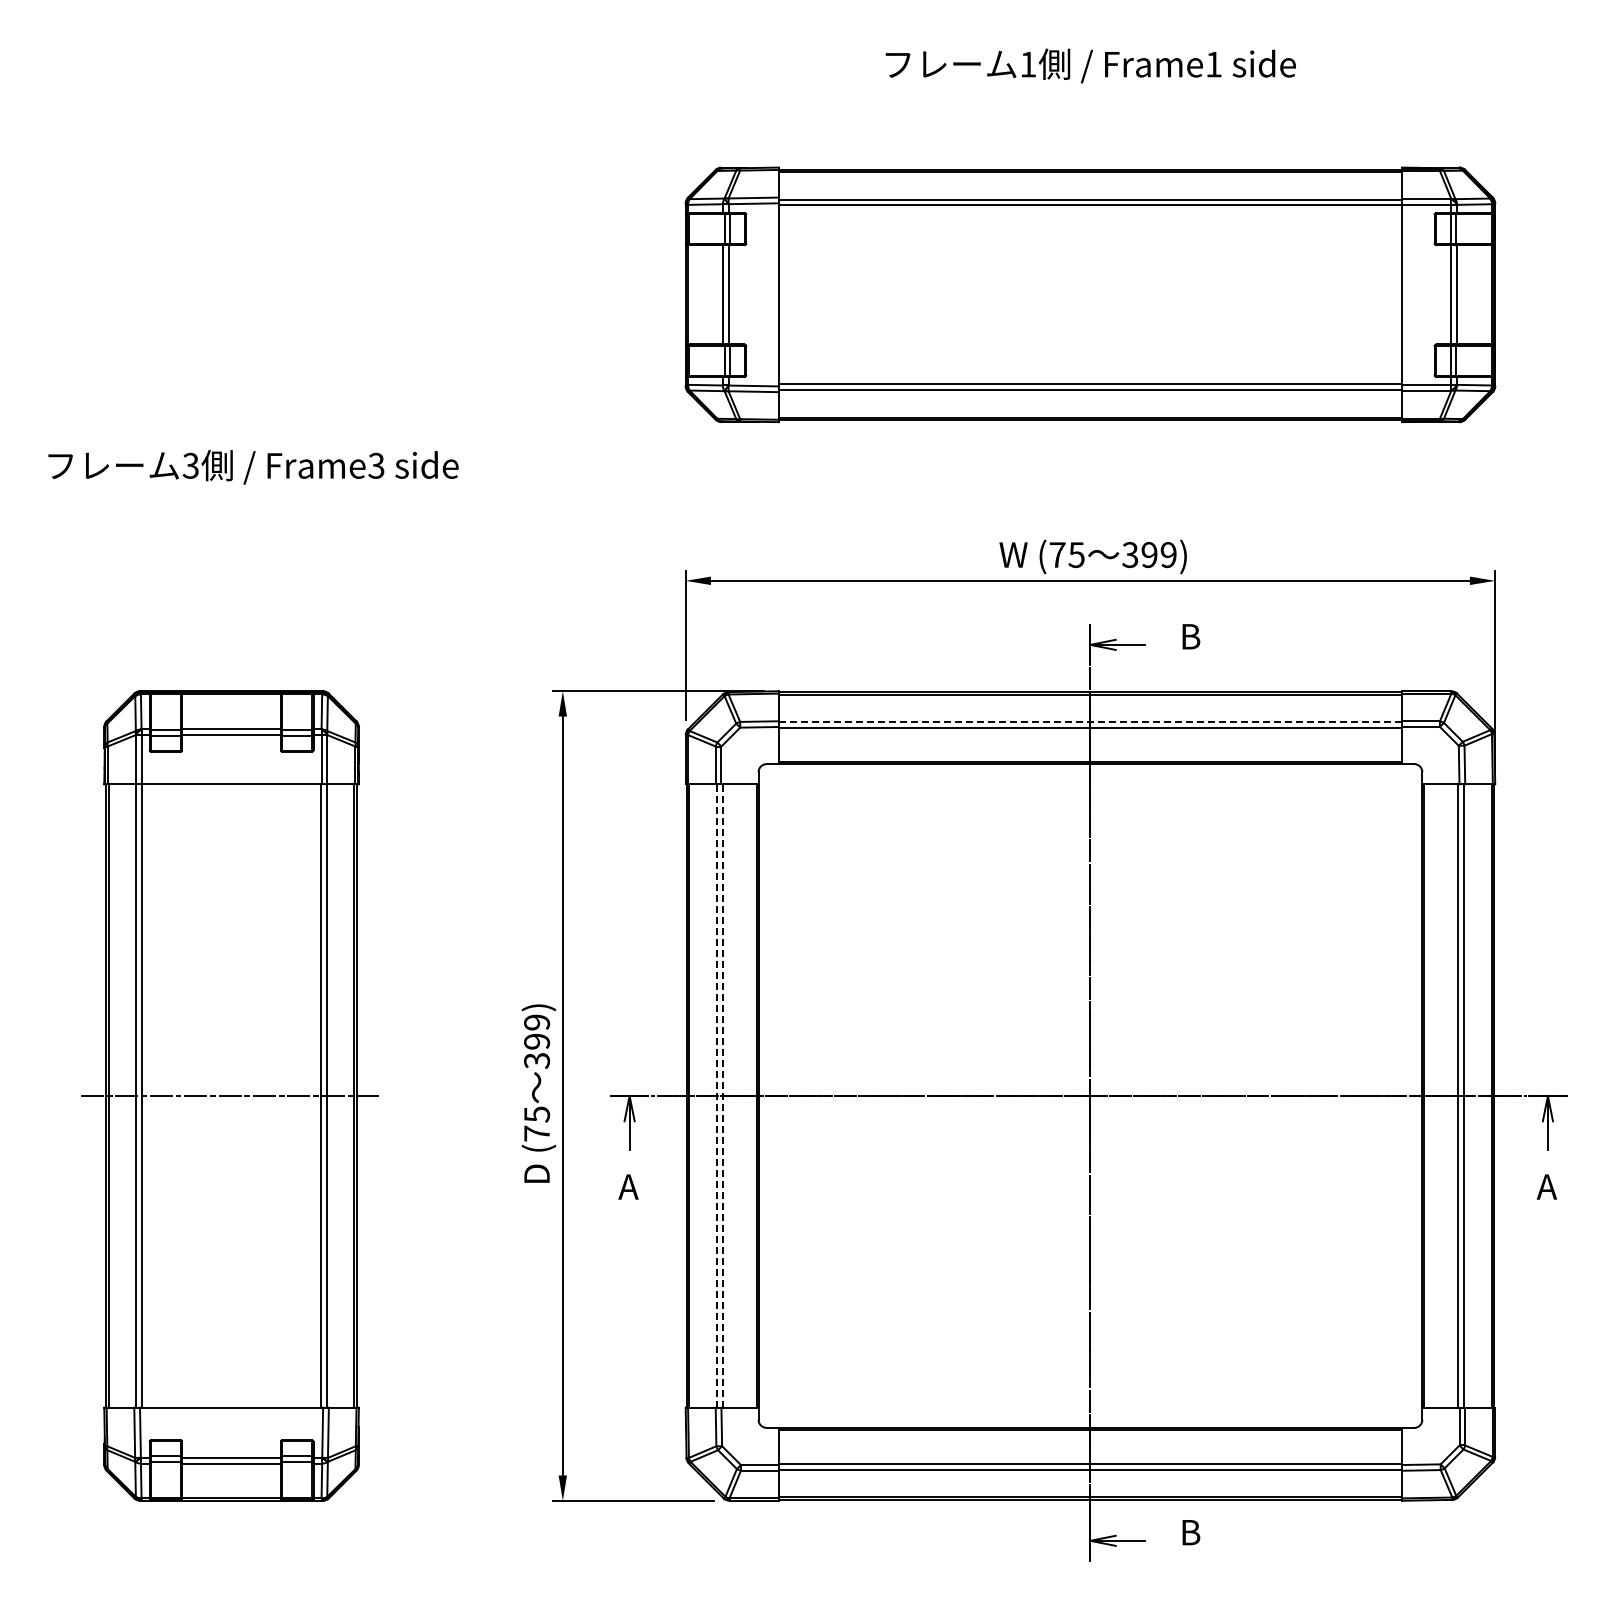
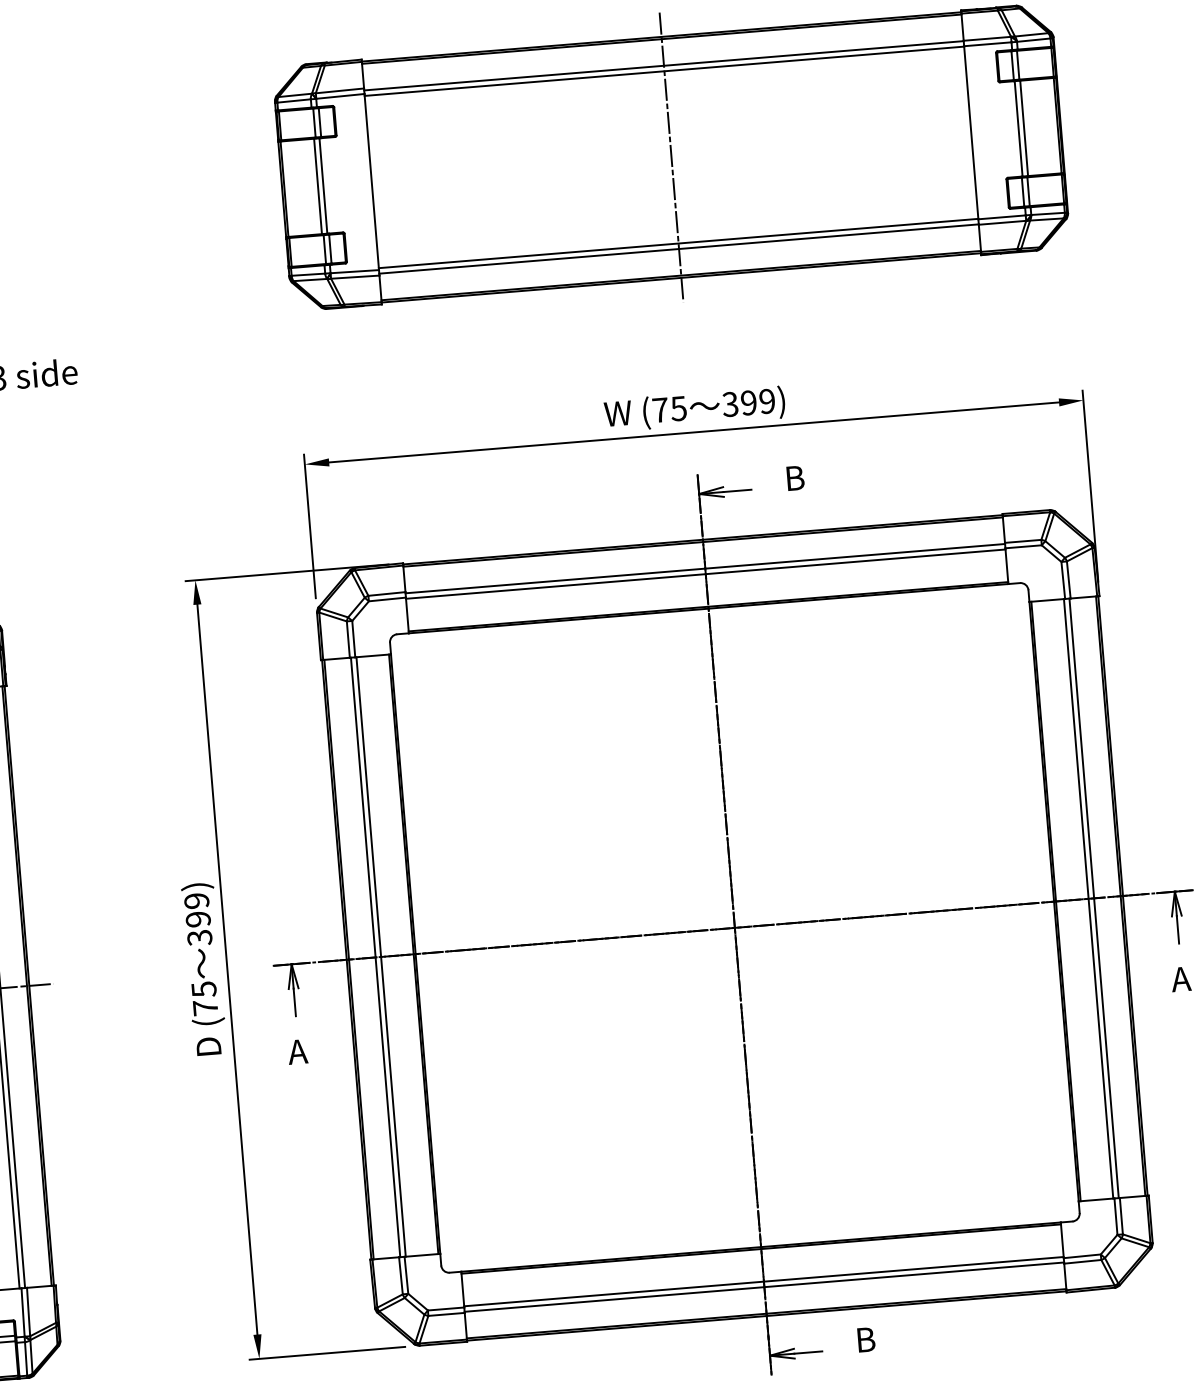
line: (1090, 294) -> (671, 157), added
line: (1090, 722) -> (705, 568), dashed -> solid
line: (716, 1096) -> (375, 957), dashed -> solid
line: (722, 1096) -> (381, 957), dashed -> solid

